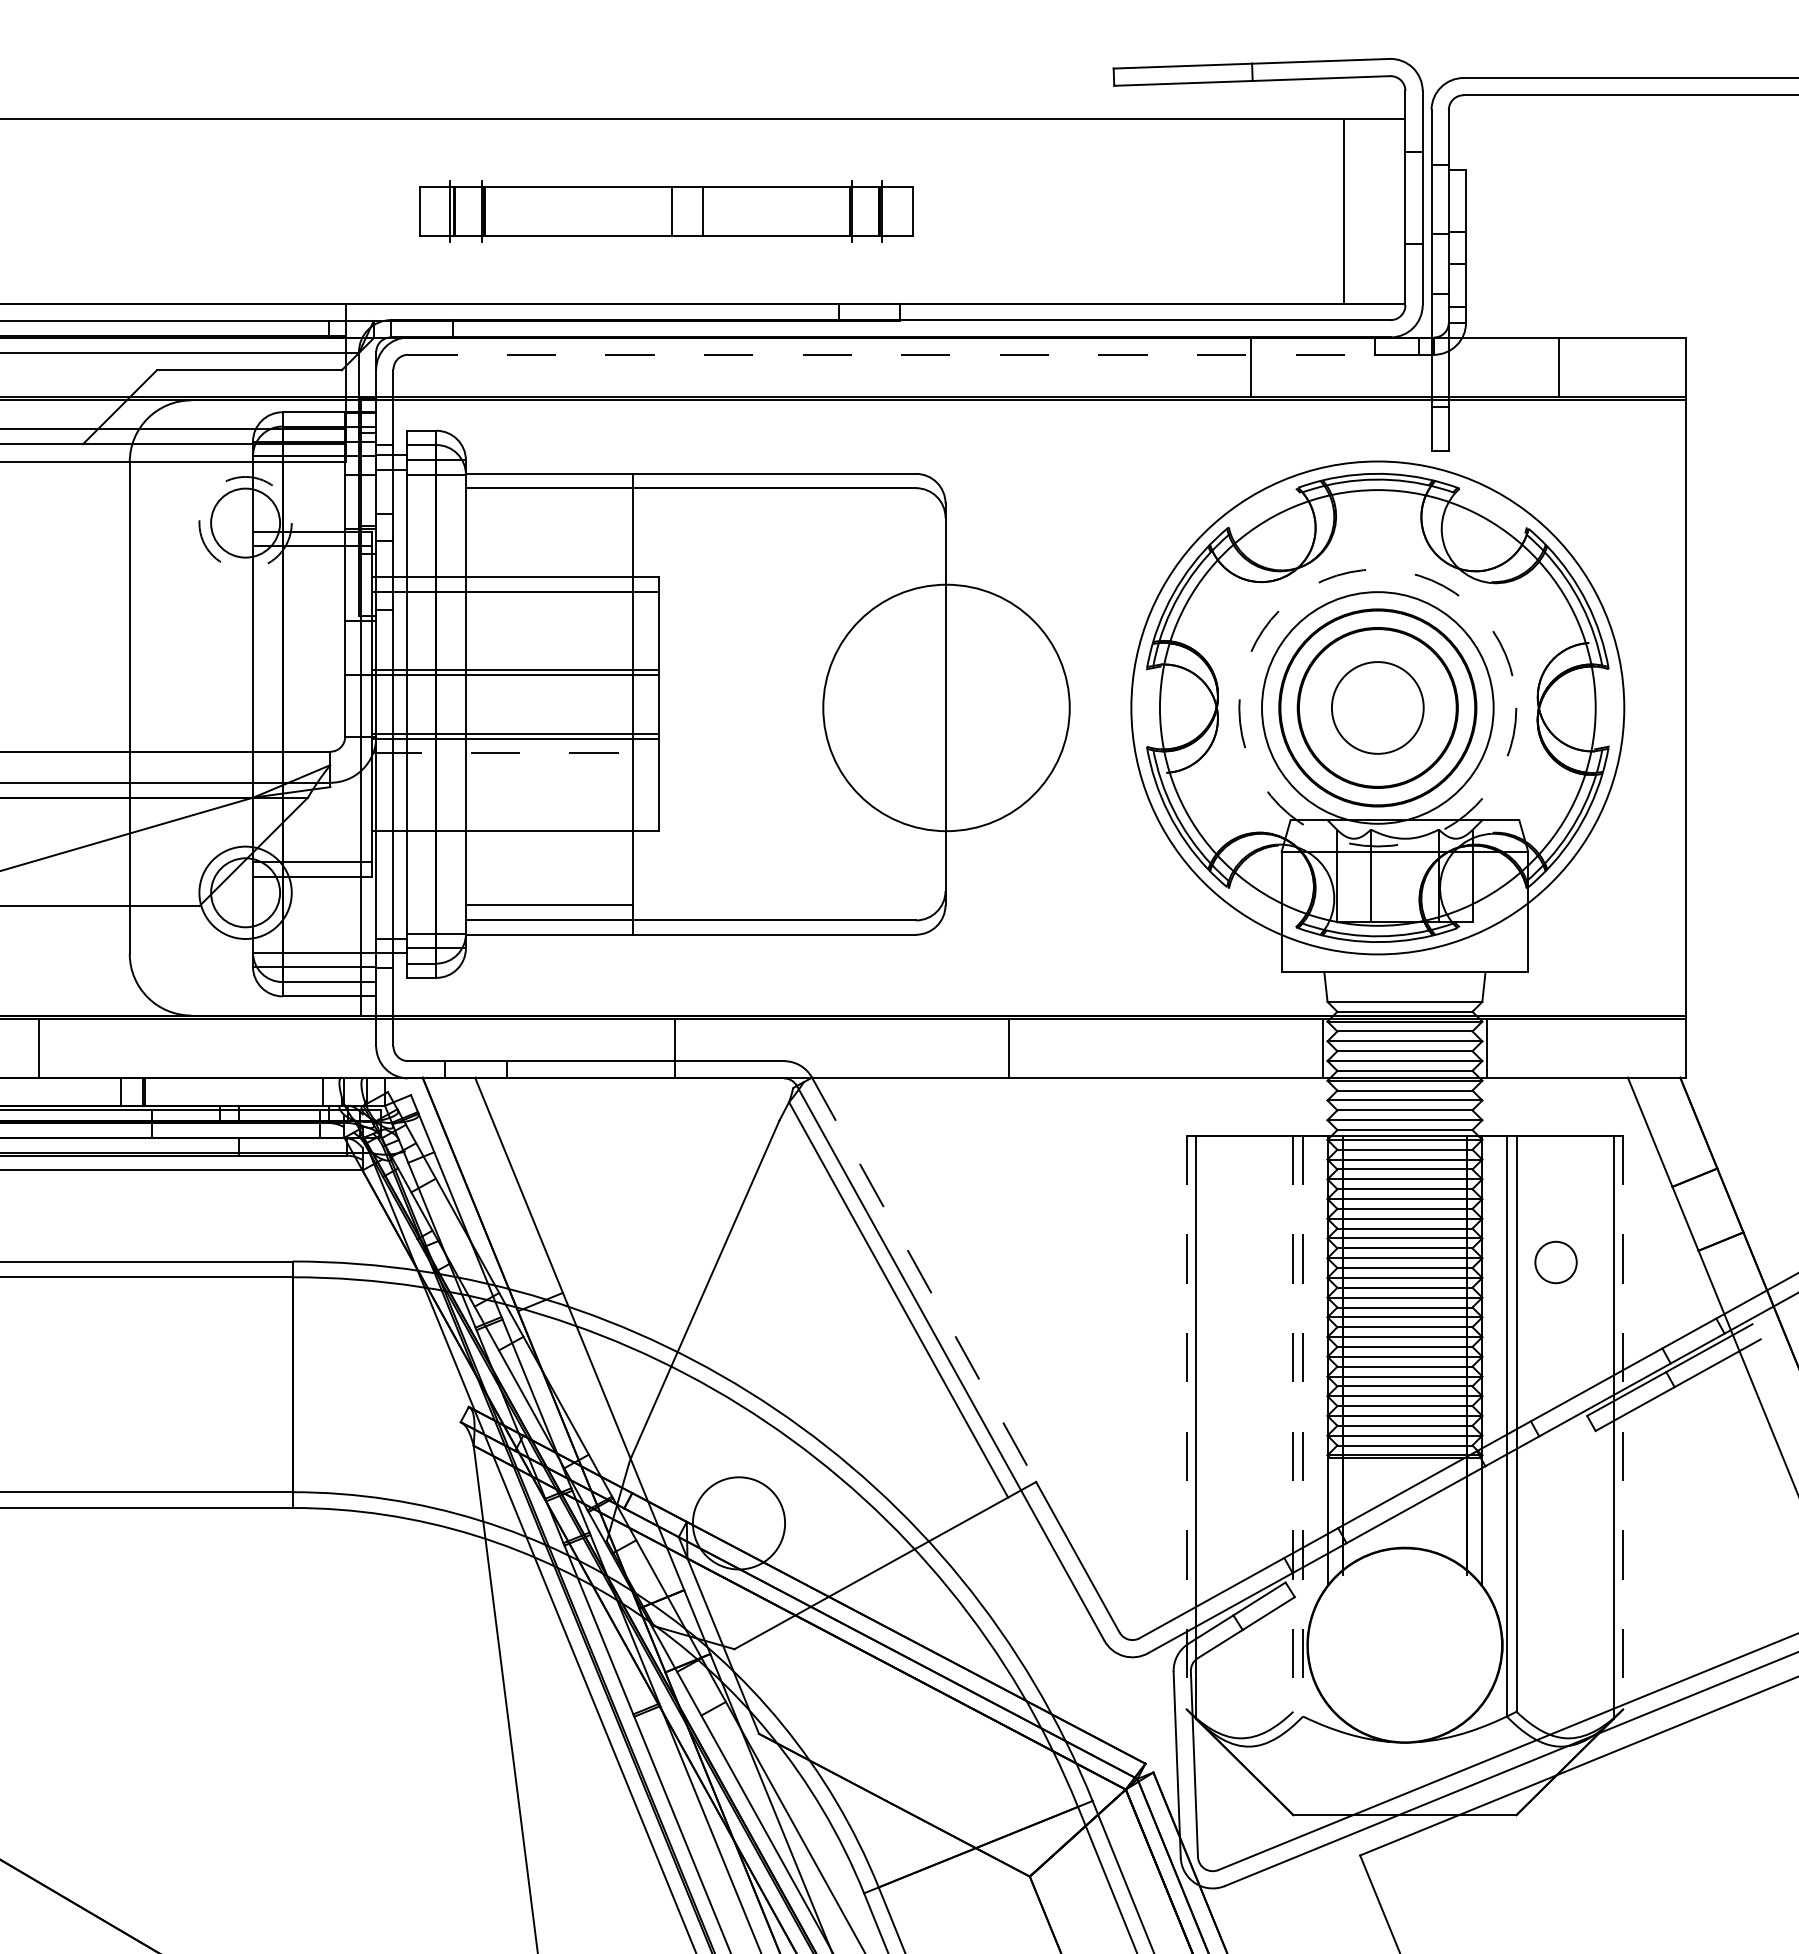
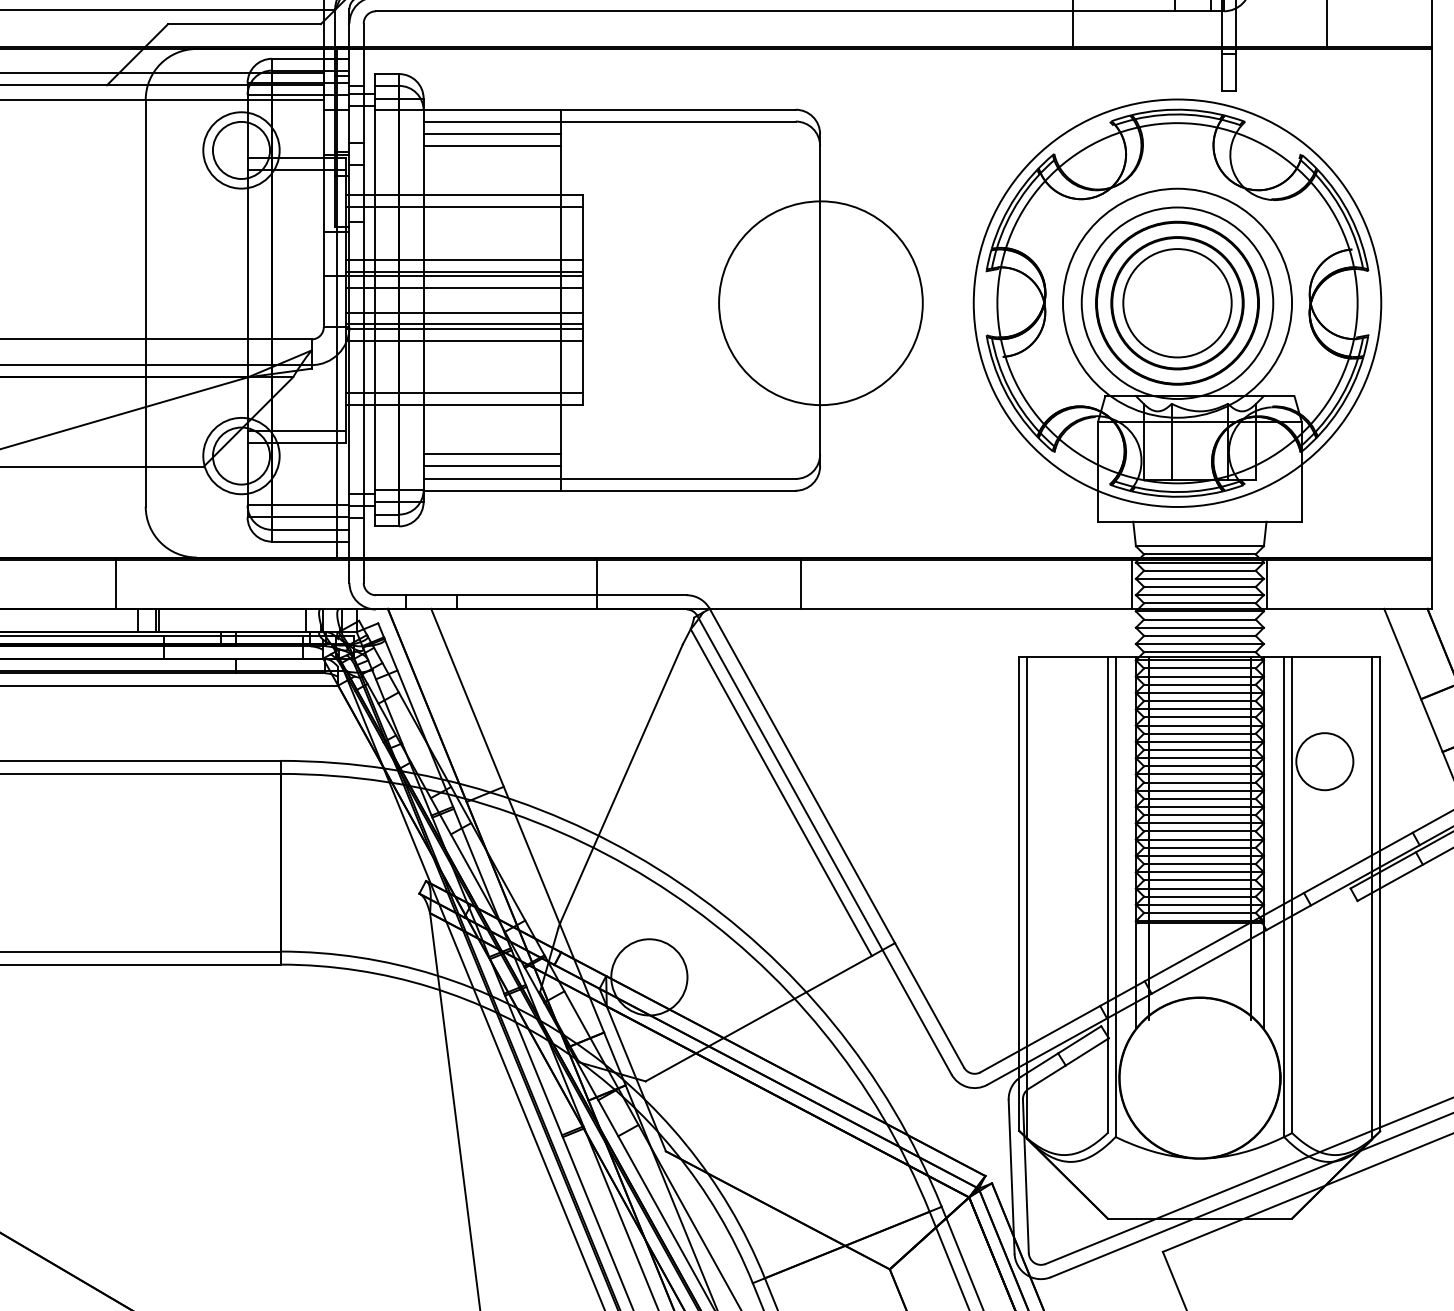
line: (892, 354) -> (776, 11), dashed -> solid
line: (548, 503) -> (491, 134), added
line: (548, 517) -> (491, 145), added
circle: (245, 522) -> (241, 149), dashed -> solid
line: (515, 655) -> (464, 259), added
line: (515, 689) -> (464, 287), added
circle: (1377, 707) -> (1177, 302), dashed -> solid
circle: (1377, 707) -> (1177, 302), size x1.43
line: (515, 719) -> (464, 312), added
line: (516, 753) -> (465, 340), dashed -> solid
line: (515, 816) -> (464, 392), added
line: (548, 890) -> (491, 454), added
line: (38, 1047) -> (115, 583), moved
line: (1008, 1047) -> (800, 583), moved
circle: (1555, 1262) -> (1324, 761), size x1.67
line: (924, 1280) -> (802, 776), dashed -> solid
line: (1186, 1422) -> (1019, 893), dashed -> solid
line: (1623, 1422) -> (1380, 893), dashed -> solid
line: (1293, 1423) -> (1107, 894), dashed -> solid
line: (1303, 1426) -> (1116, 897), dashed -> solid

